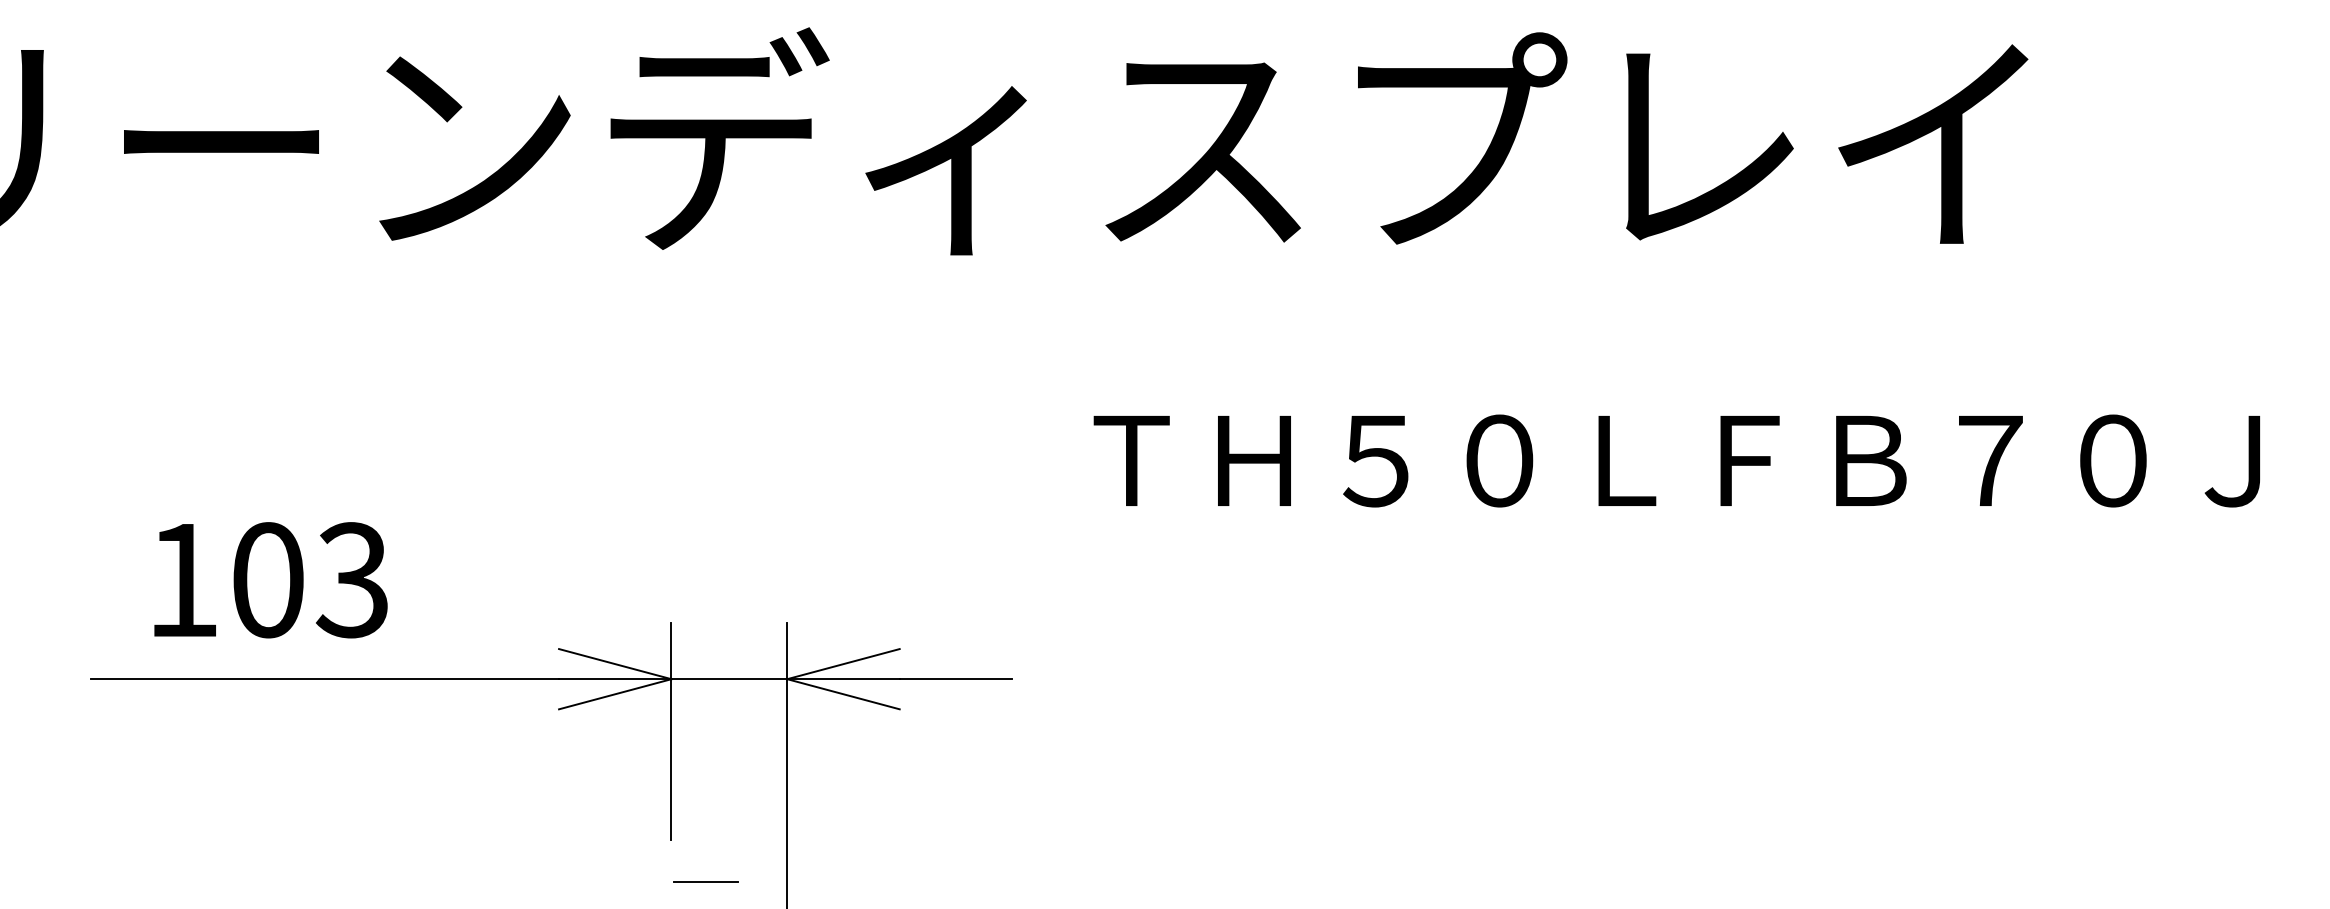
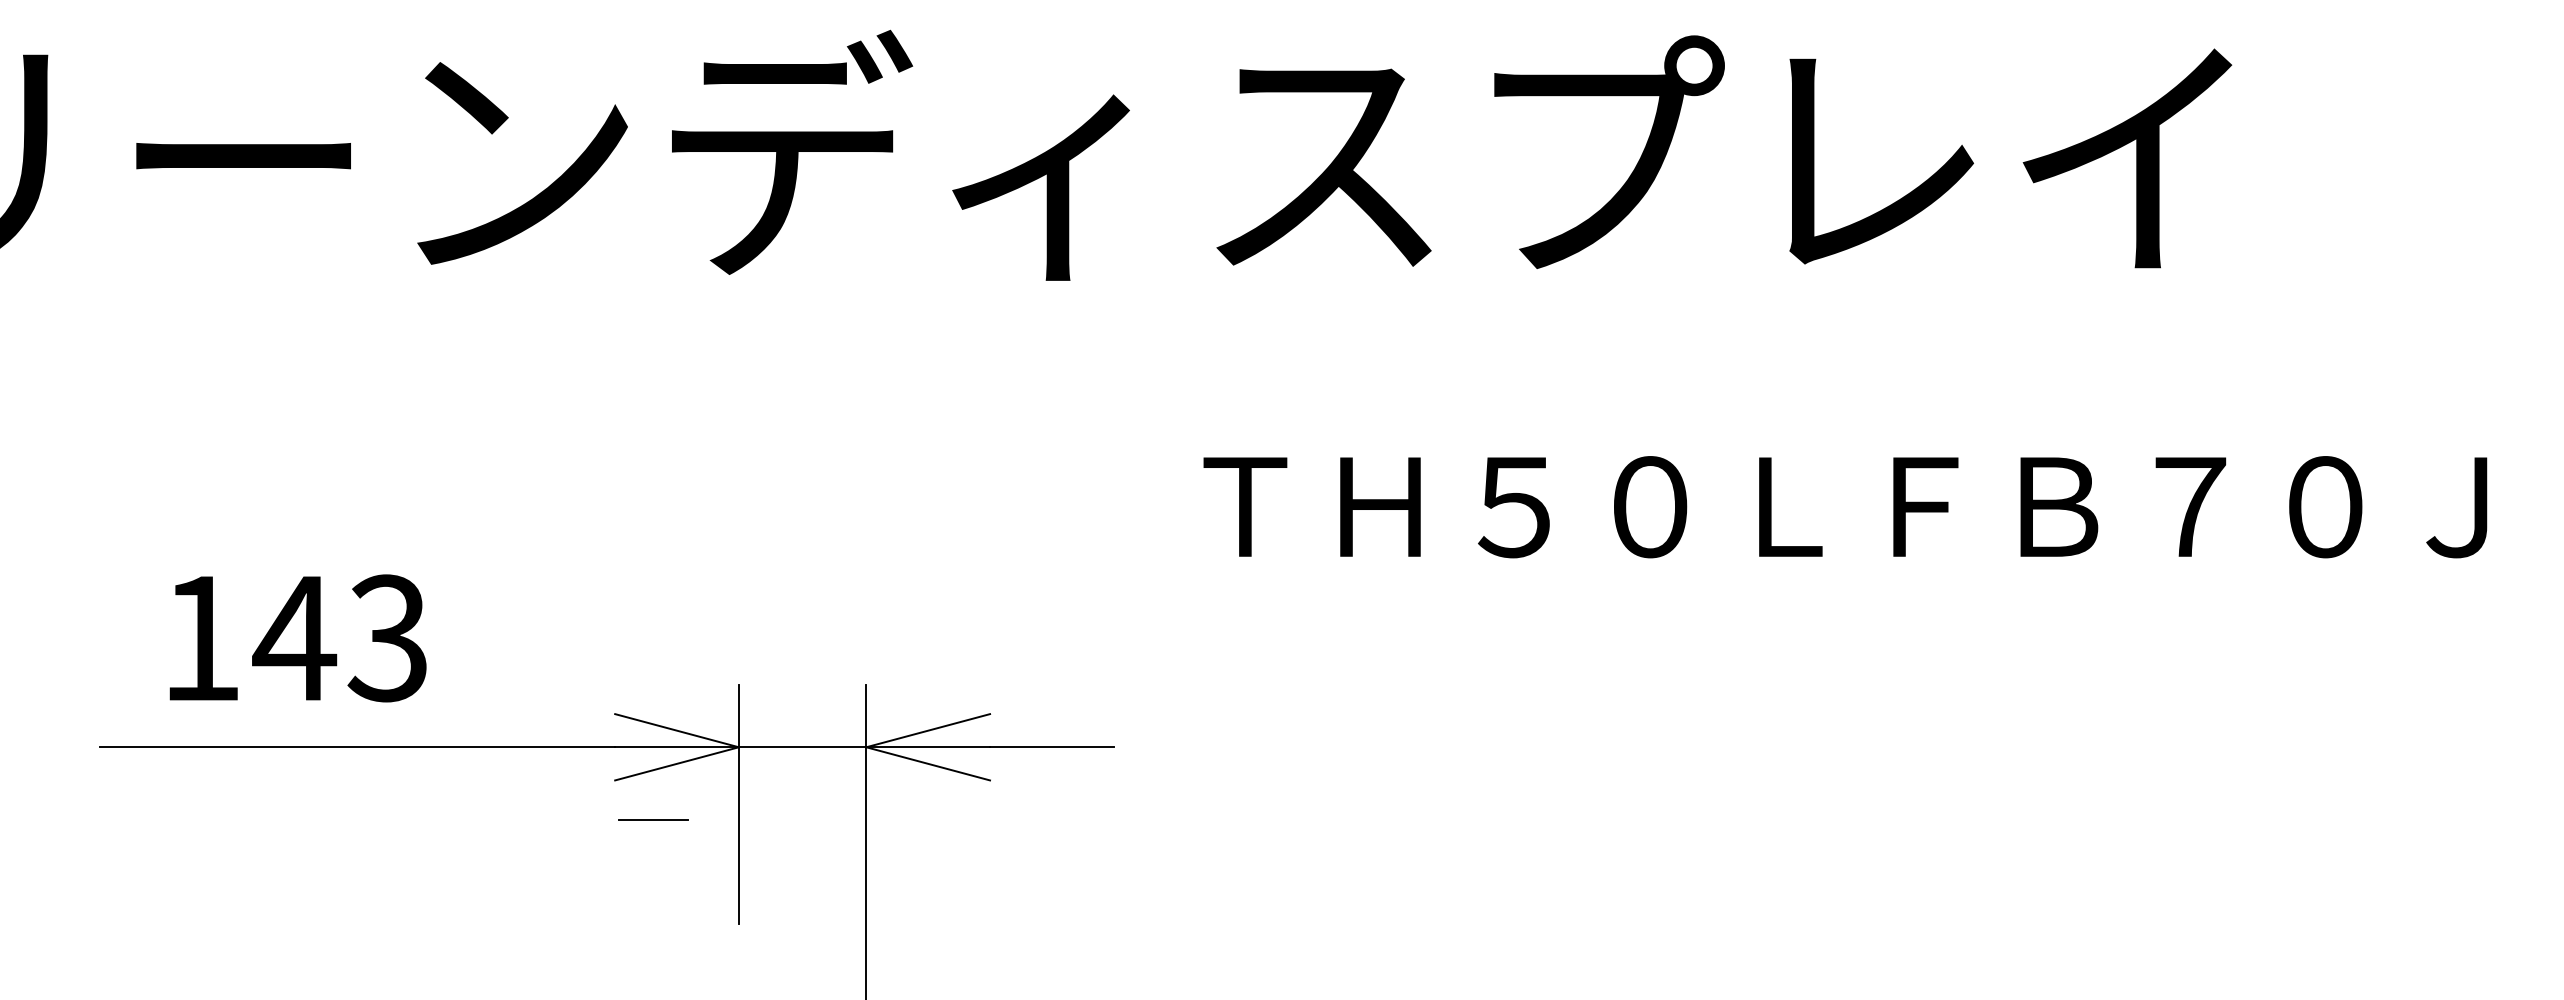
text: (267, 580) -> (294, 638), 103 -> 143
line: (705, 881) -> (653, 819), moved

